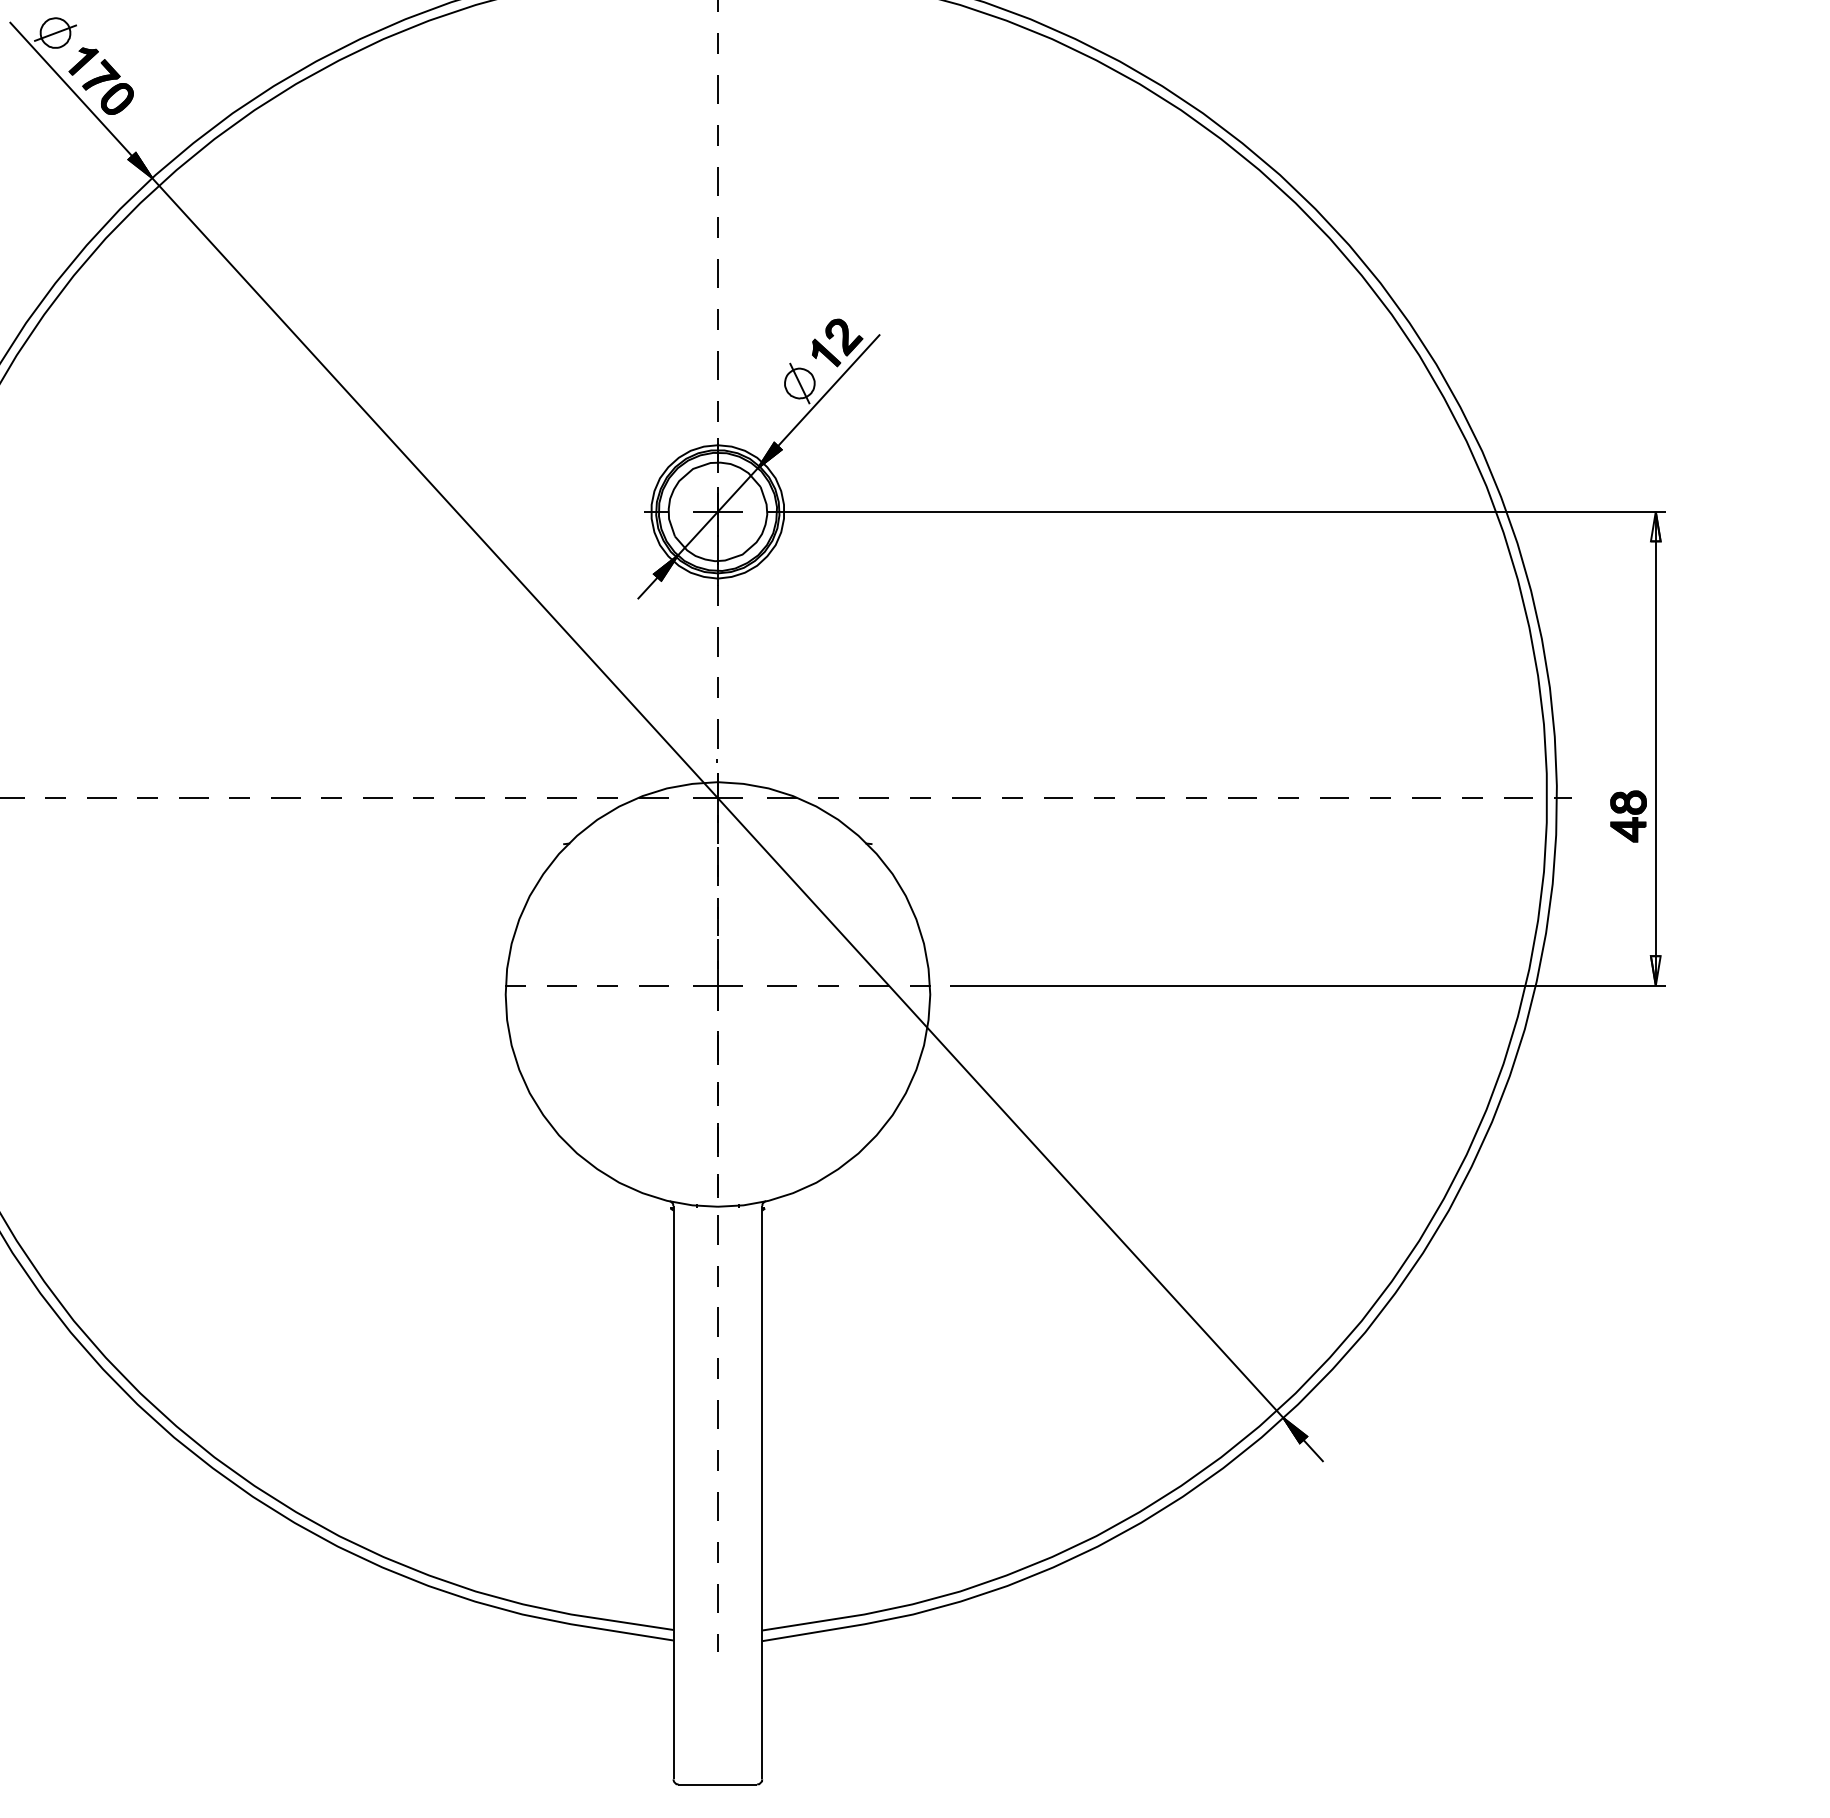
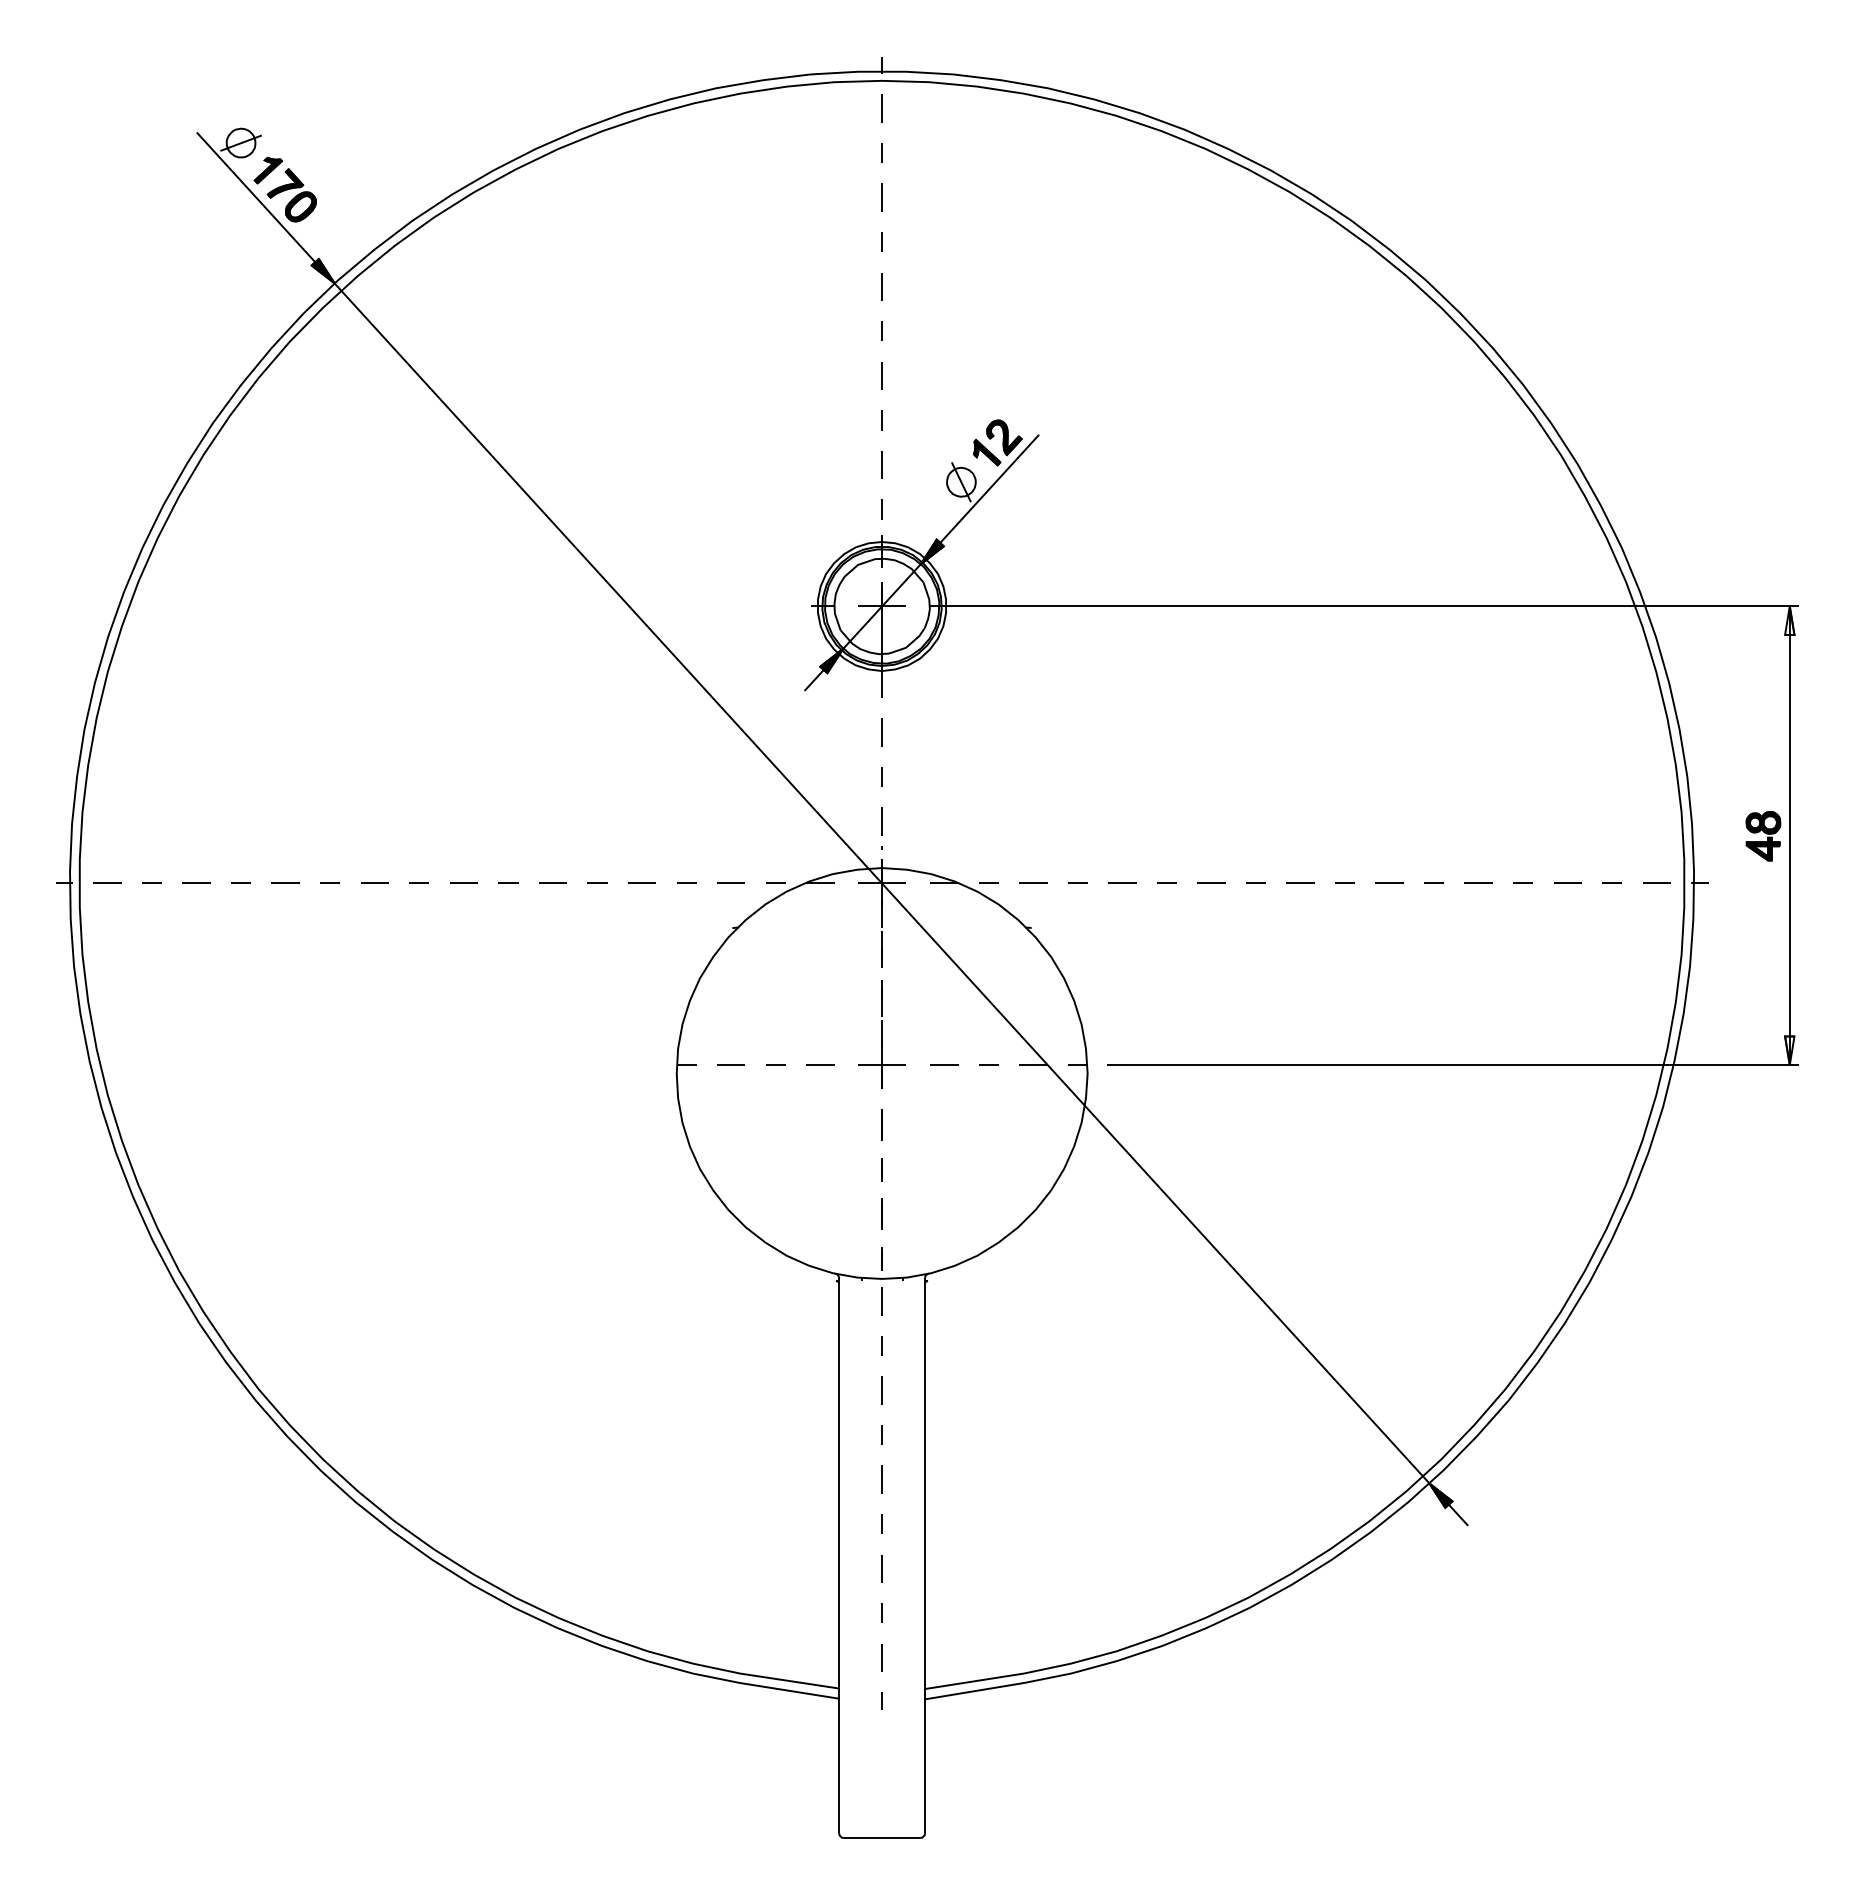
part: (1628, 816) -> (1763, 836), moved

